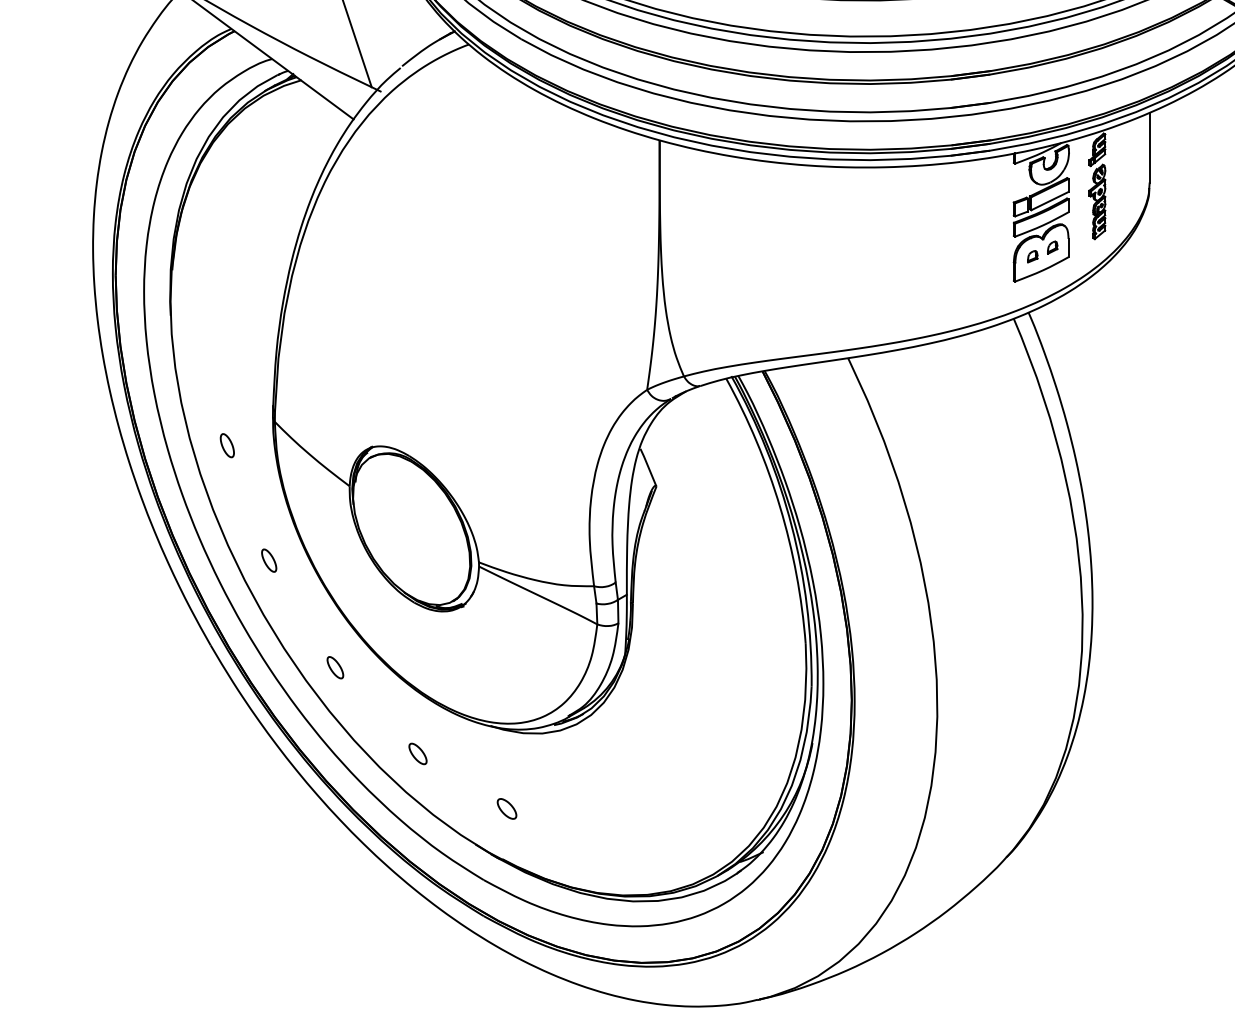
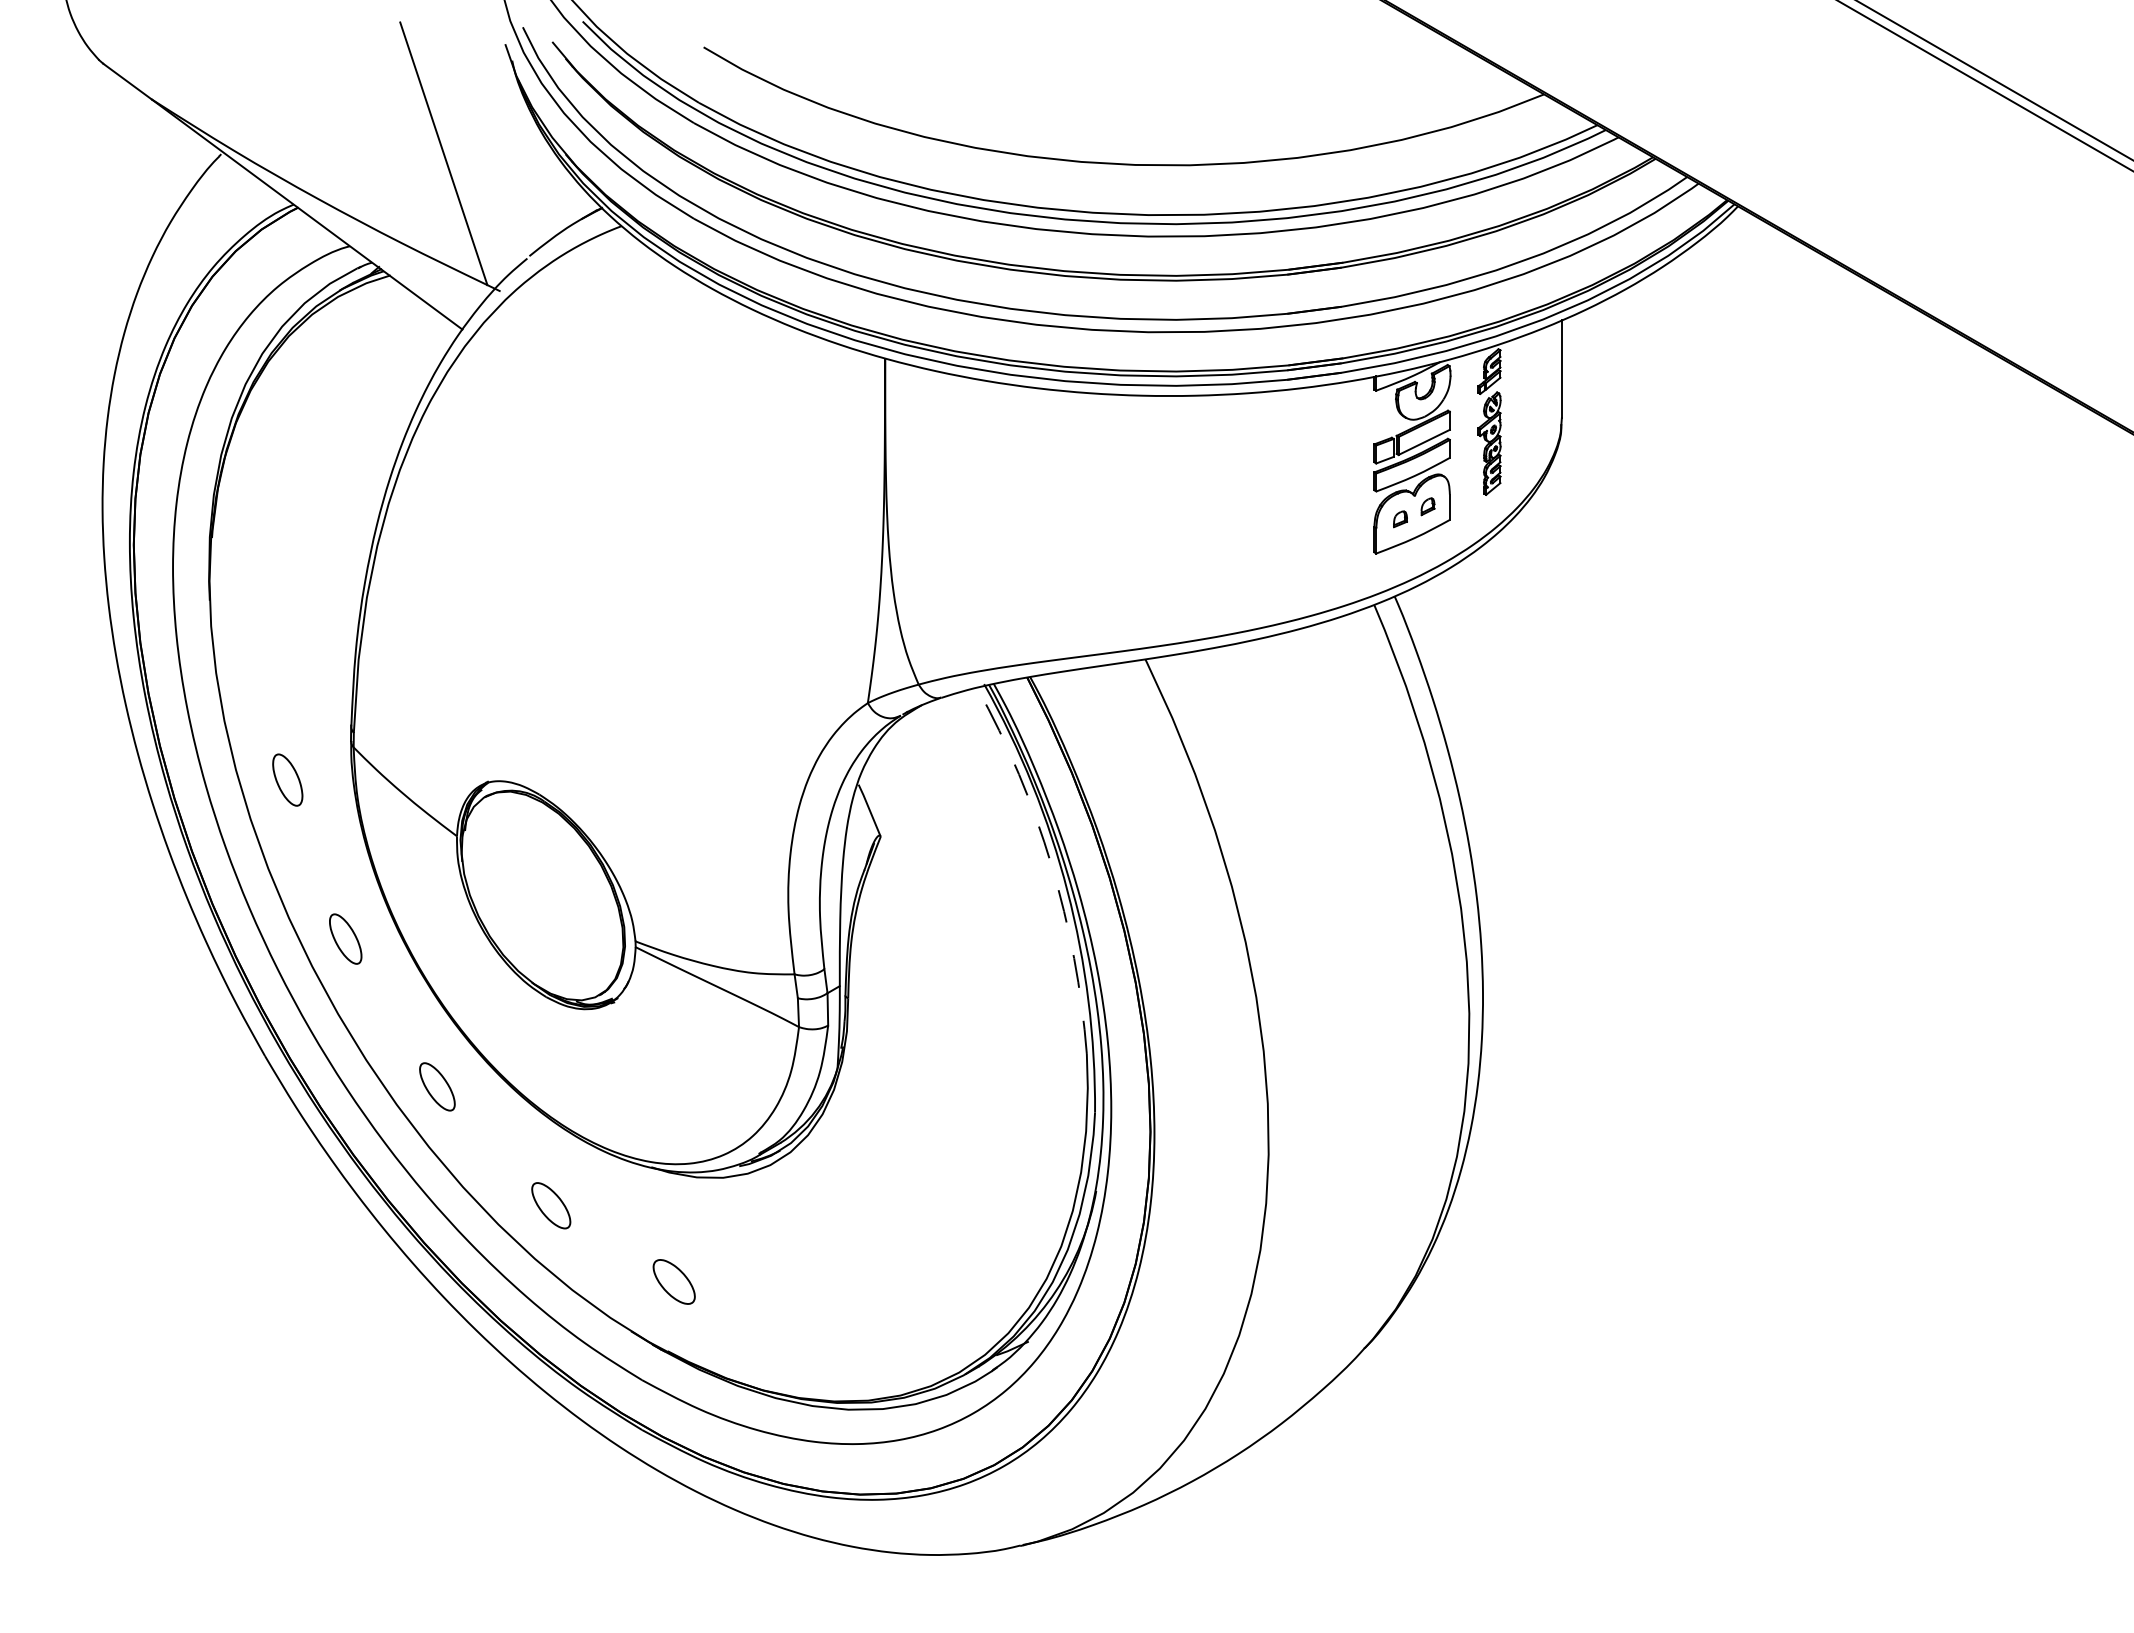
part: (227, 445) -> (288, 780), size x1.6
arc: (780, 506) -> (1051, 864), solid -> dashed
part: (268, 560) -> (345, 938), size x1.6
part: (334, 667) -> (436, 1086), size x1.6
part: (418, 754) -> (551, 1206), size x1.6
part: (507, 808) -> (674, 1281), size x1.6

